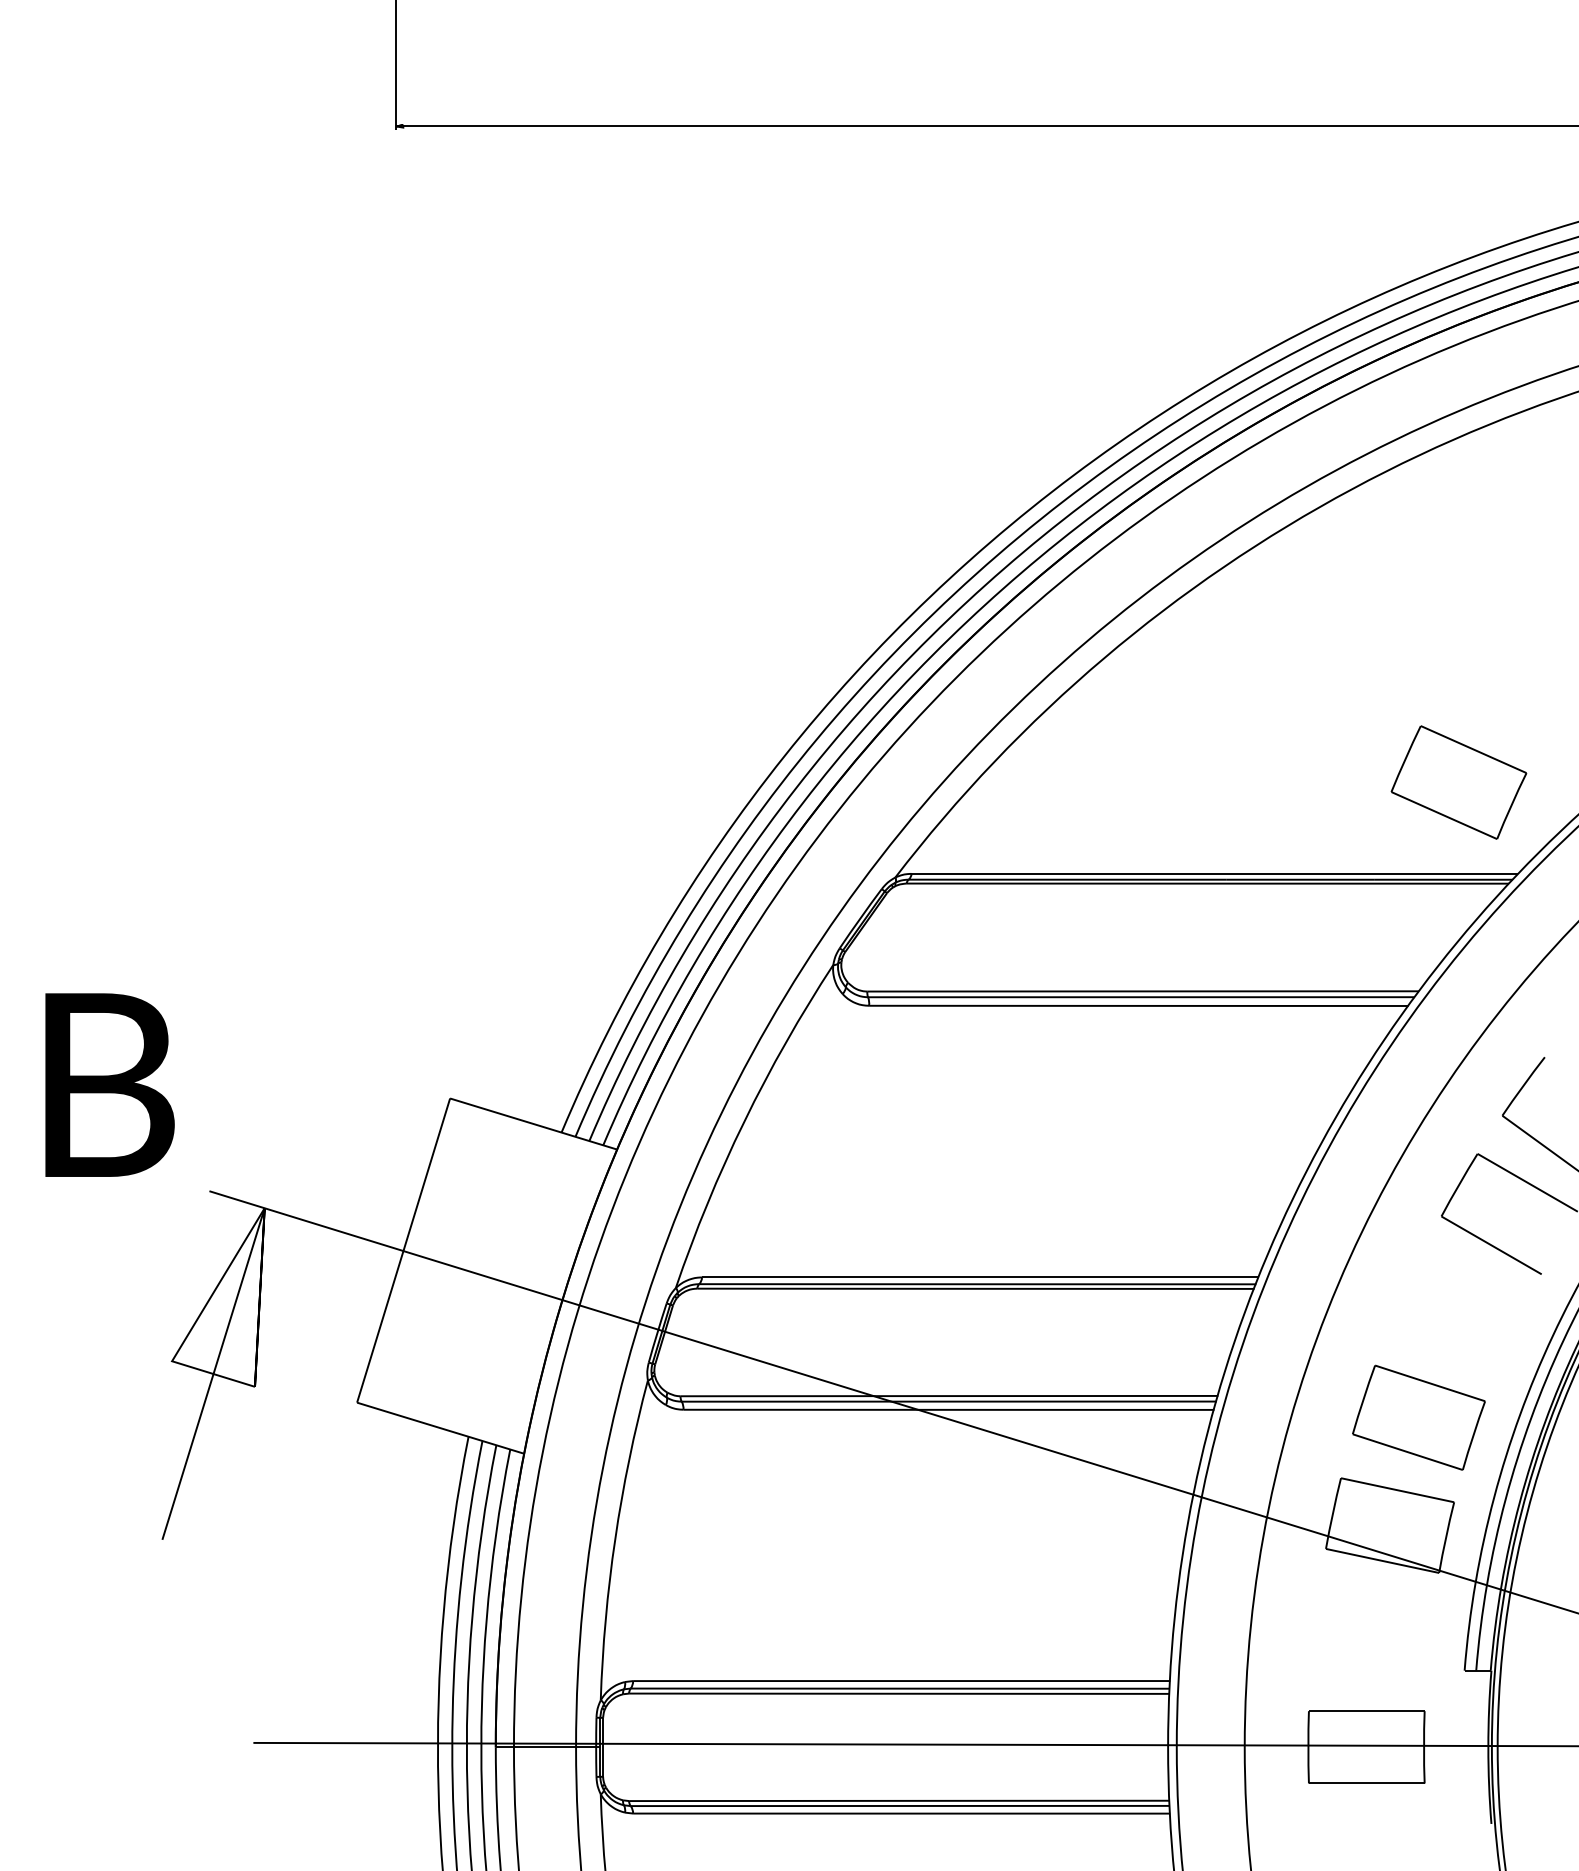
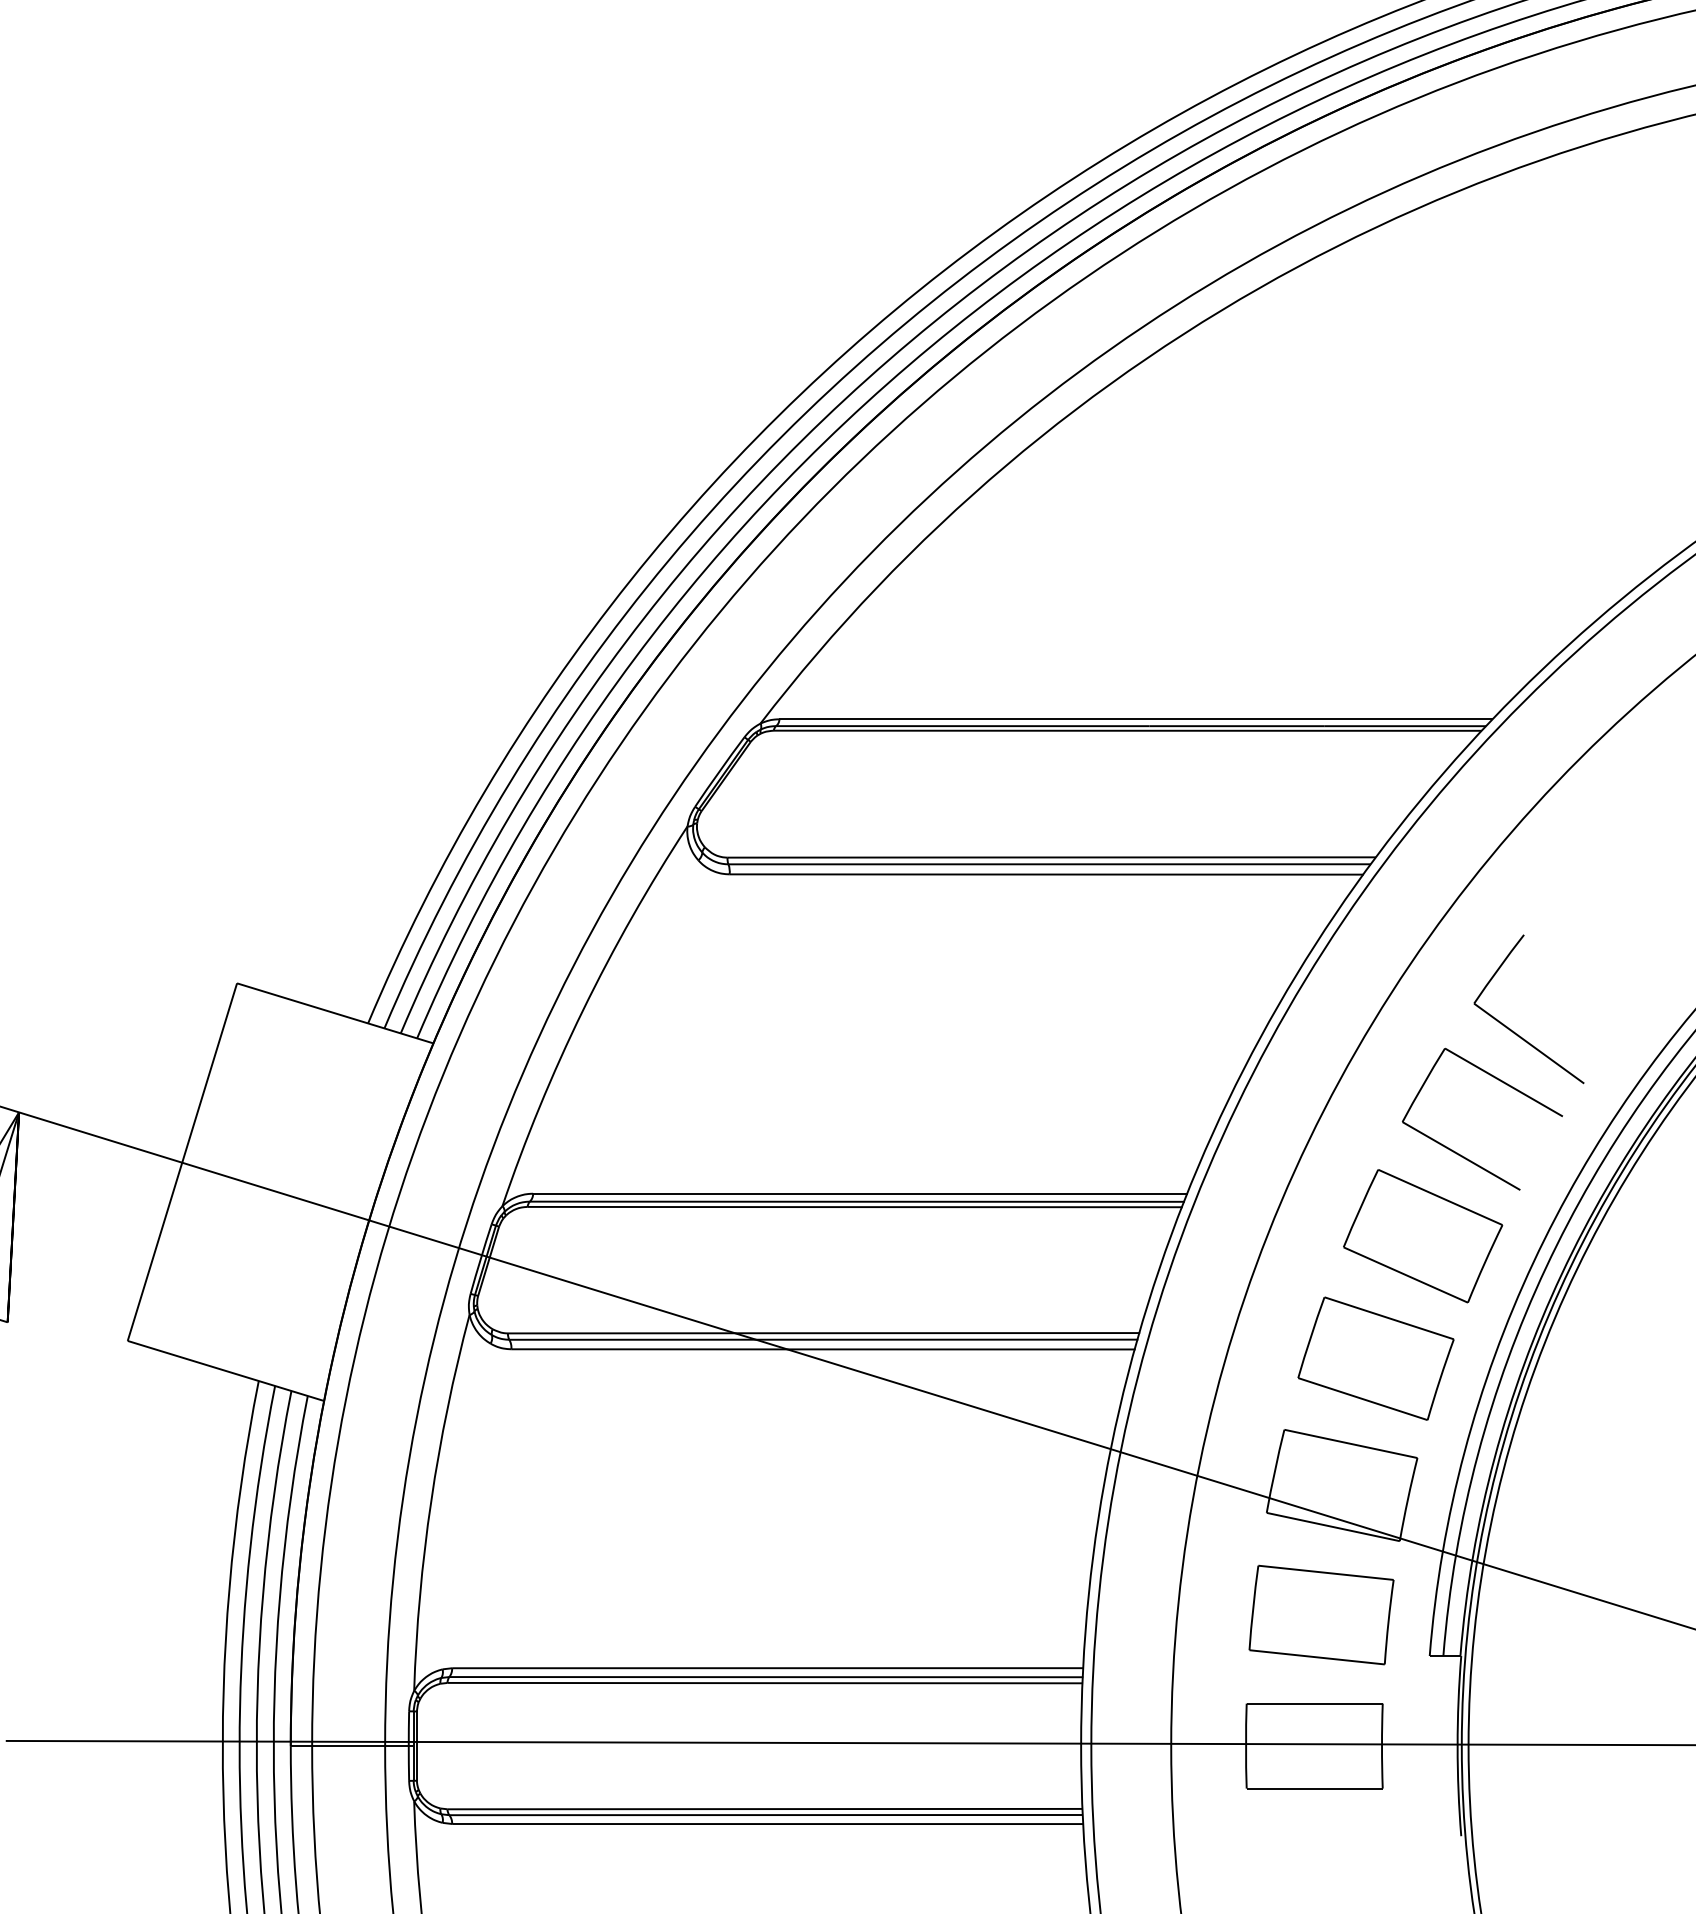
part: (1458, 782) -> (1422, 1236), moved
part: (1372, 1635) -> (1321, 1614), added

